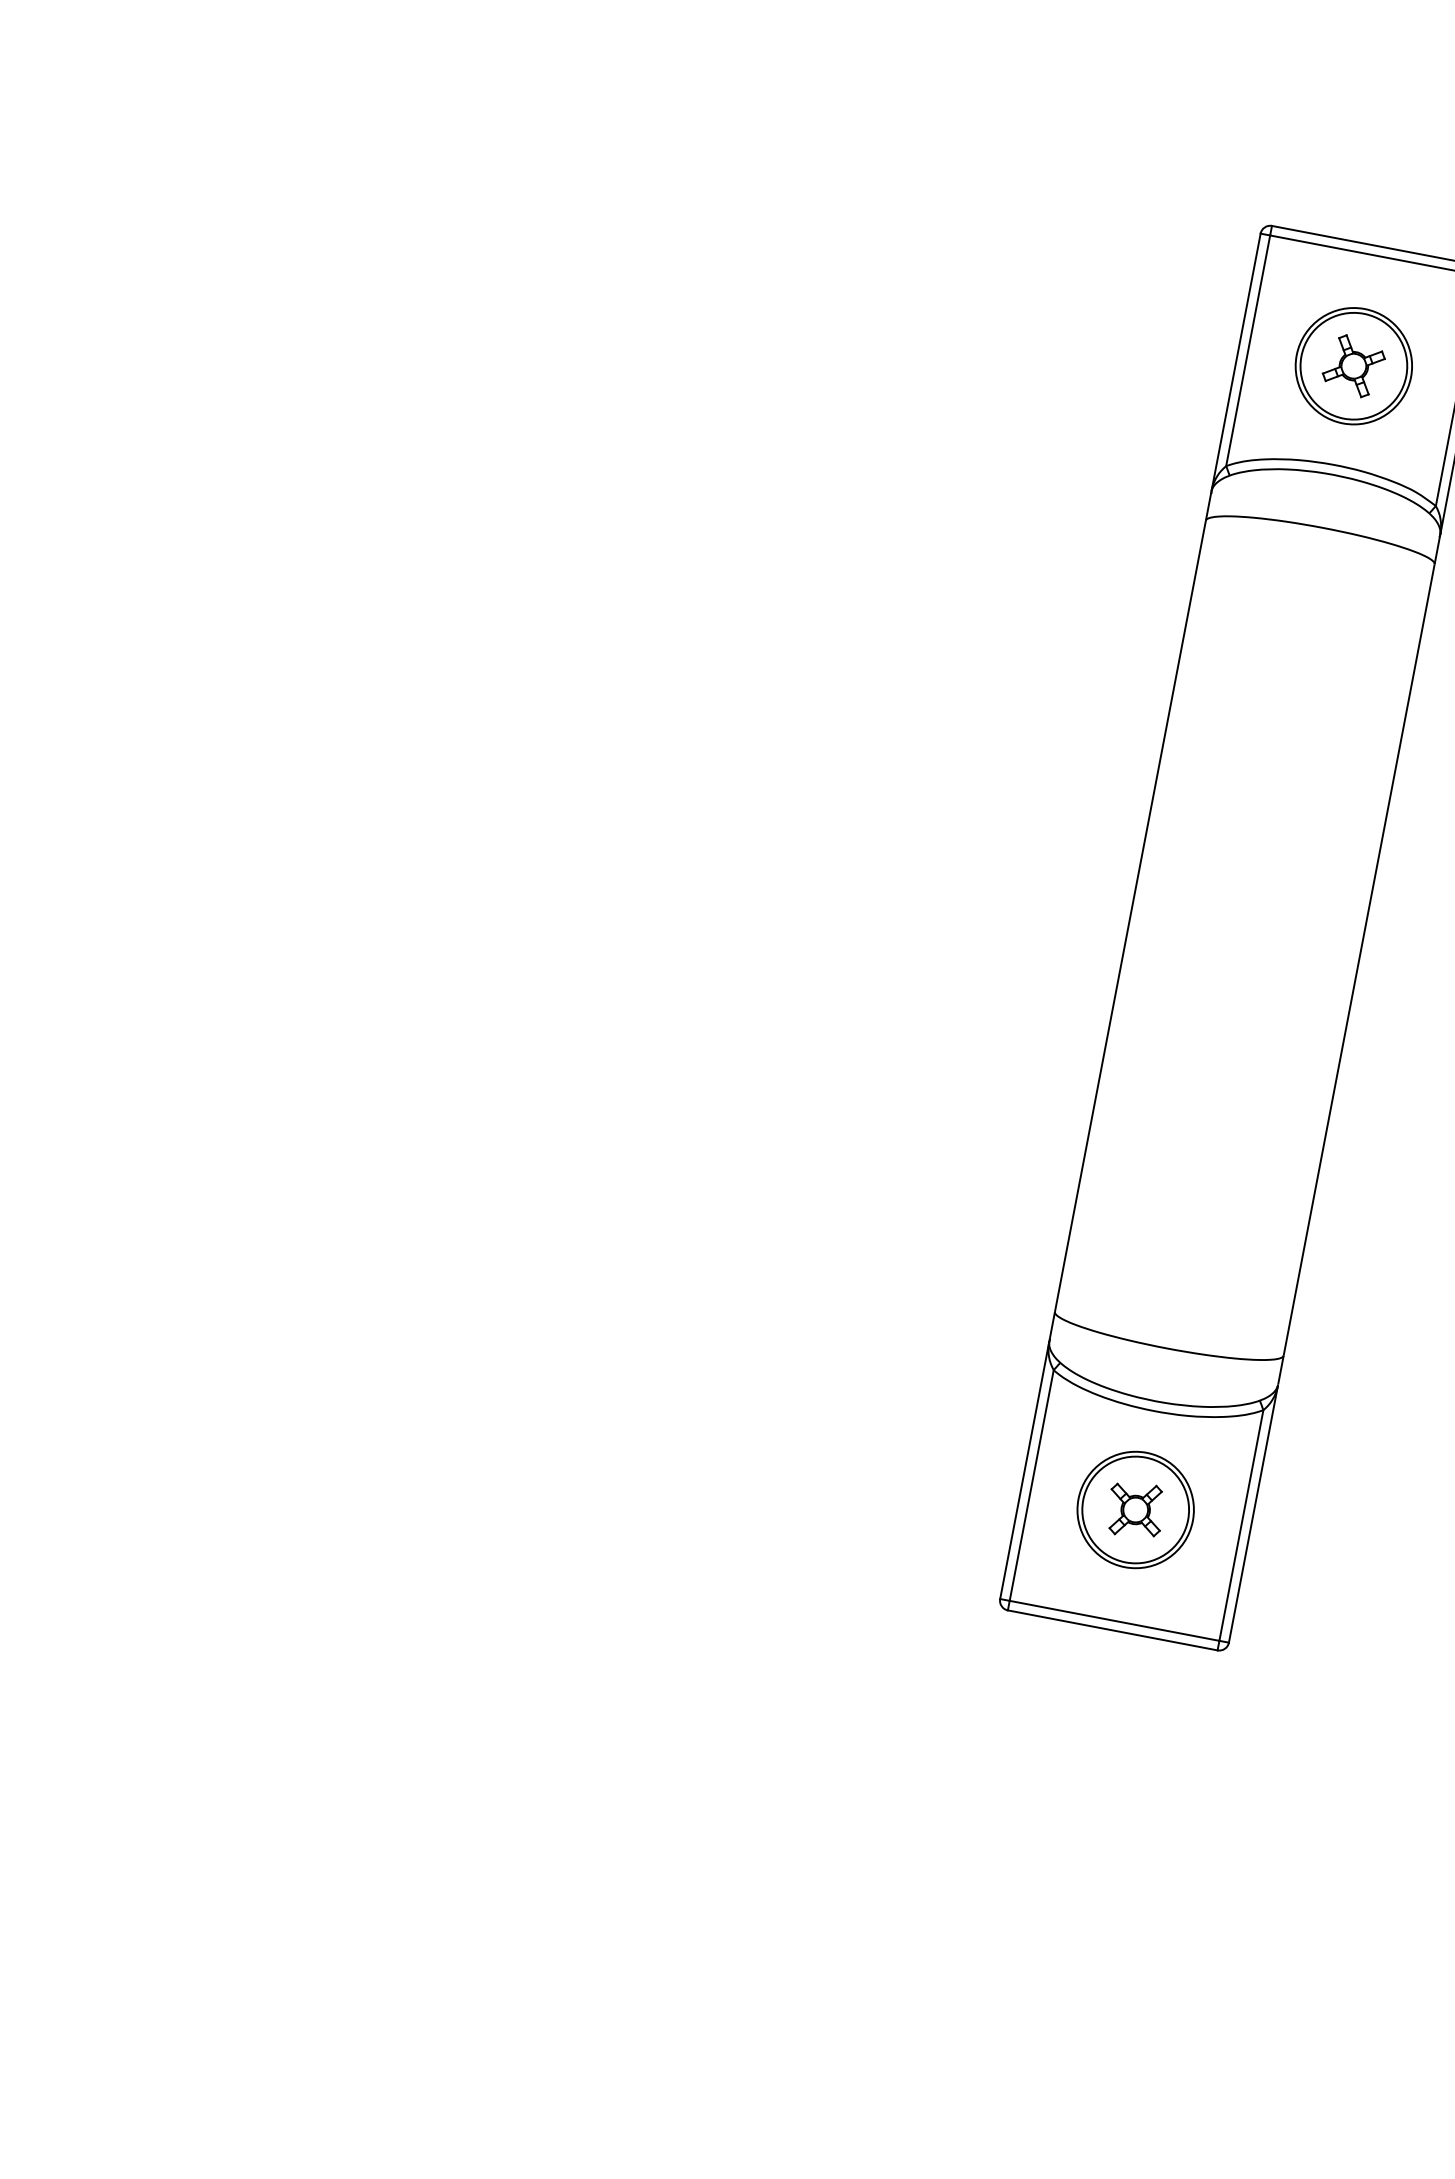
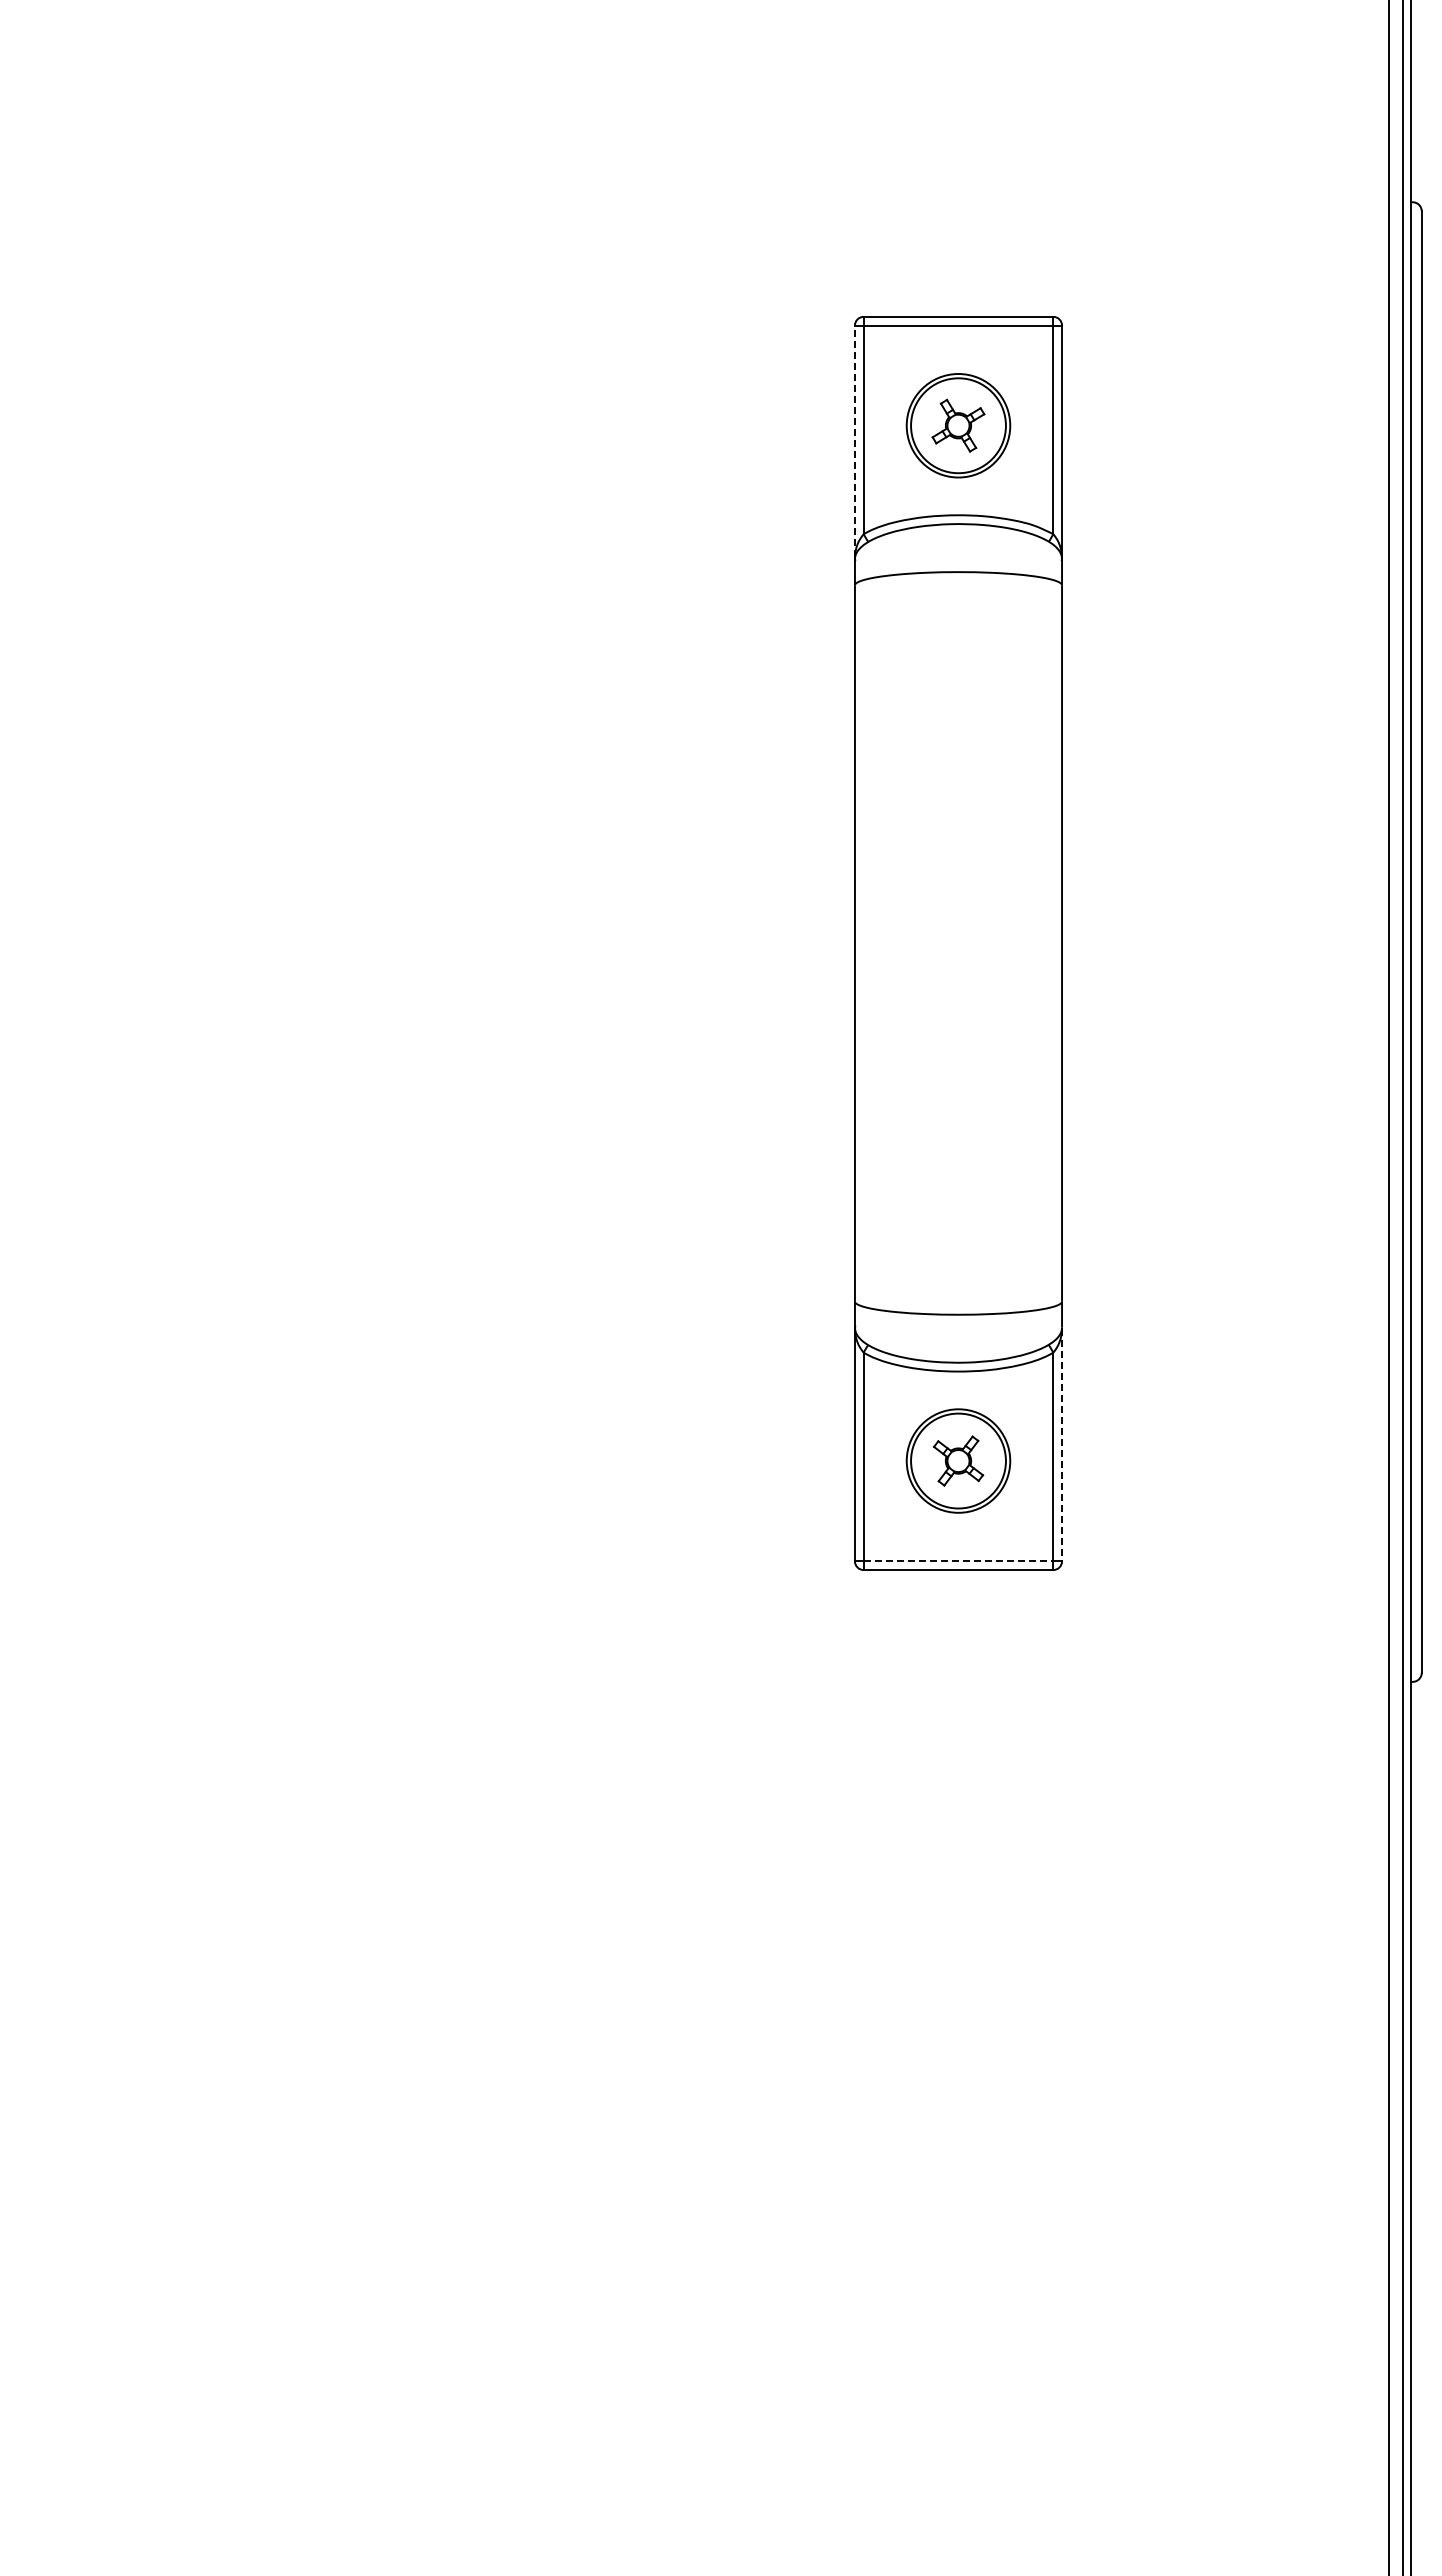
line: (1235, 361) -> (854, 441), solid -> dashed
line: (1253, 1514) -> (1062, 1445), solid -> dashed
line: (1114, 1620) -> (958, 1561), solid -> dashed

